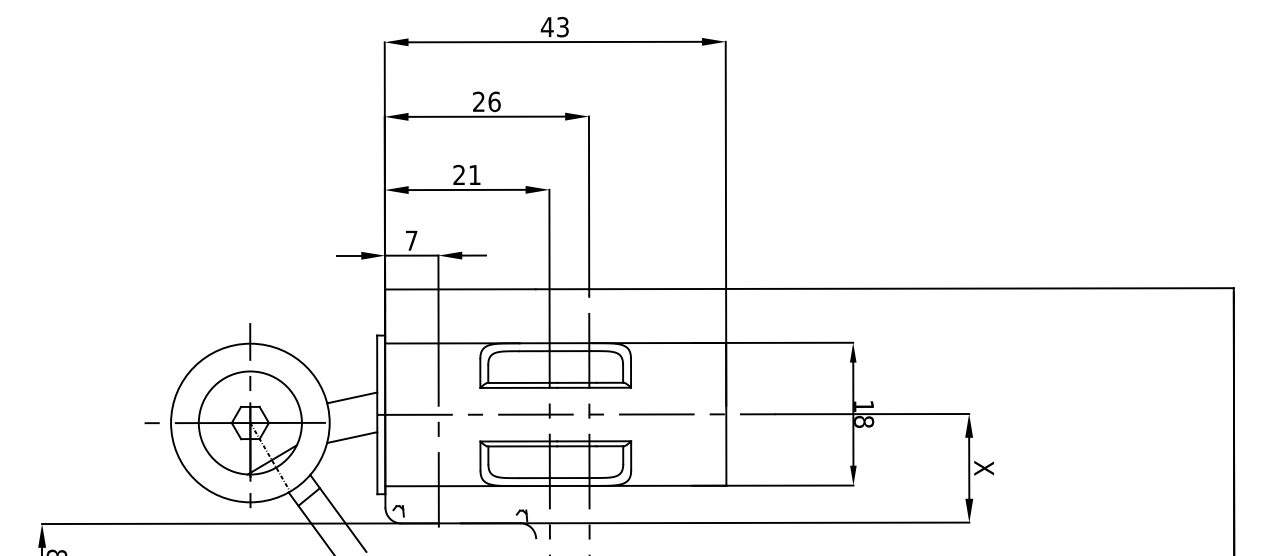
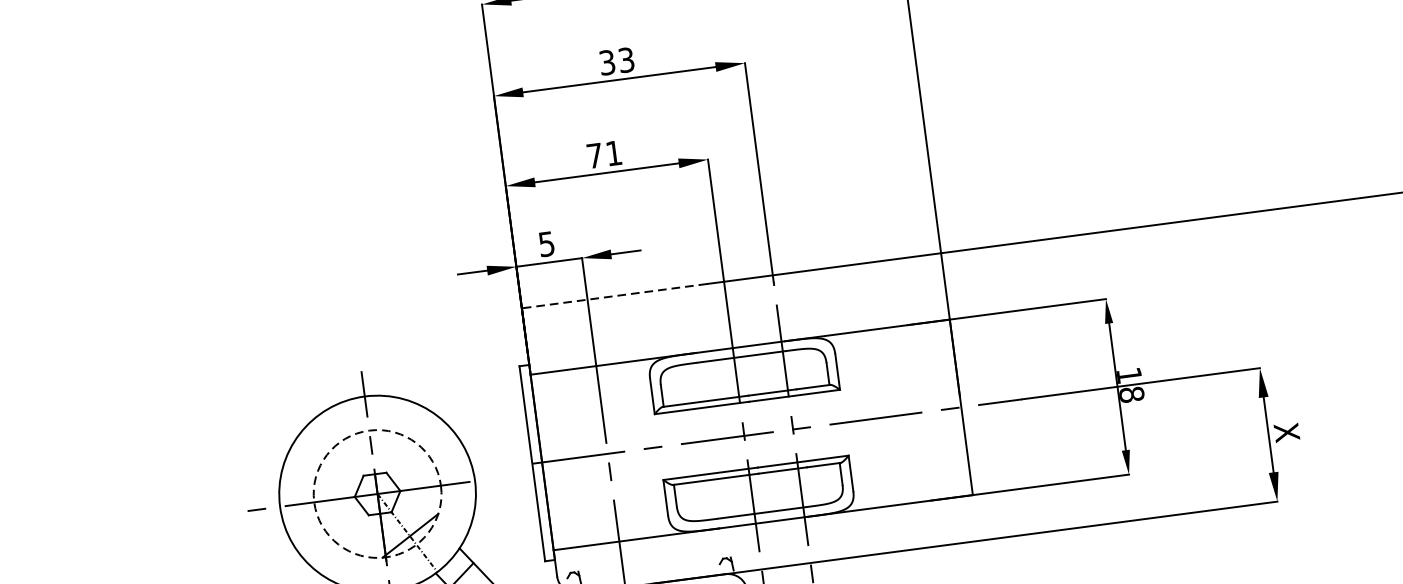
text: (486, 101) -> (616, 61), 26 -> 33
text: (458, 174) -> (593, 155), 21 -> 71
text: (411, 240) -> (546, 243), 7 -> 5
line: (459, 289) -> (613, 296), solid -> dashed
line: (352, 397) -> (499, 446), removed
circle: (249, 422) -> (376, 493), solid -> dashed
line: (352, 437) -> (505, 495), removed

